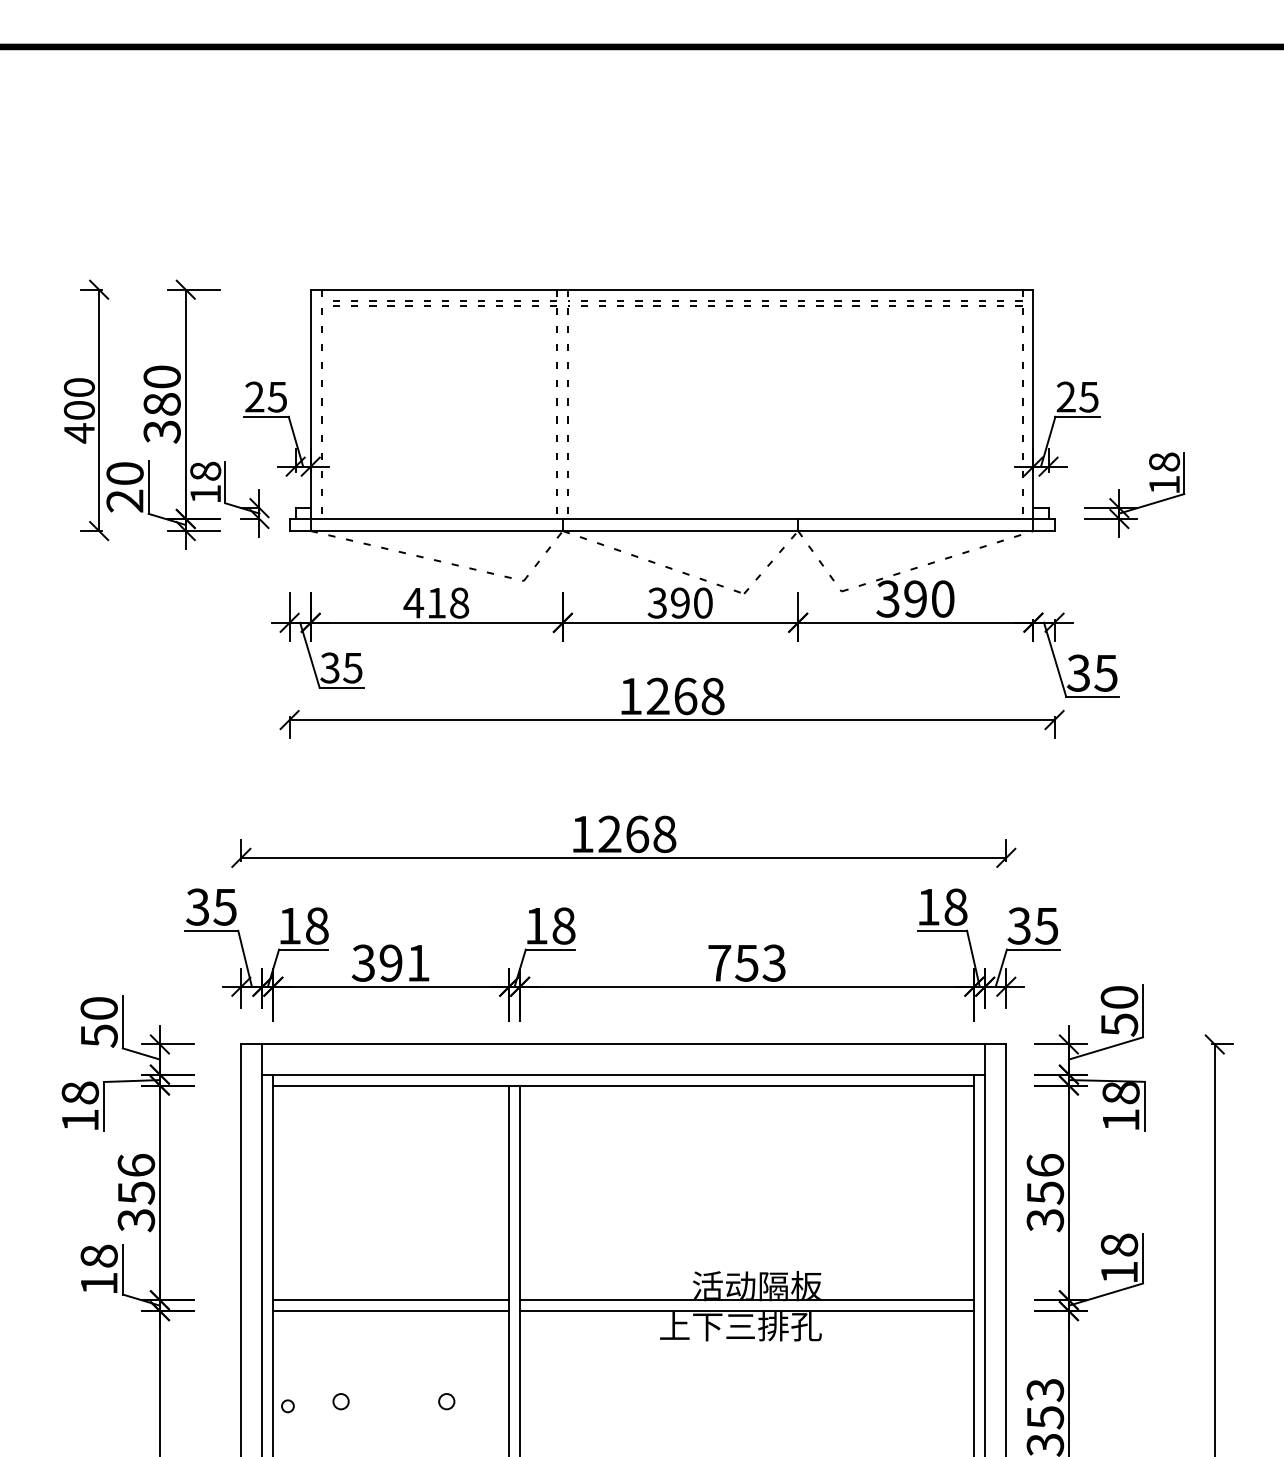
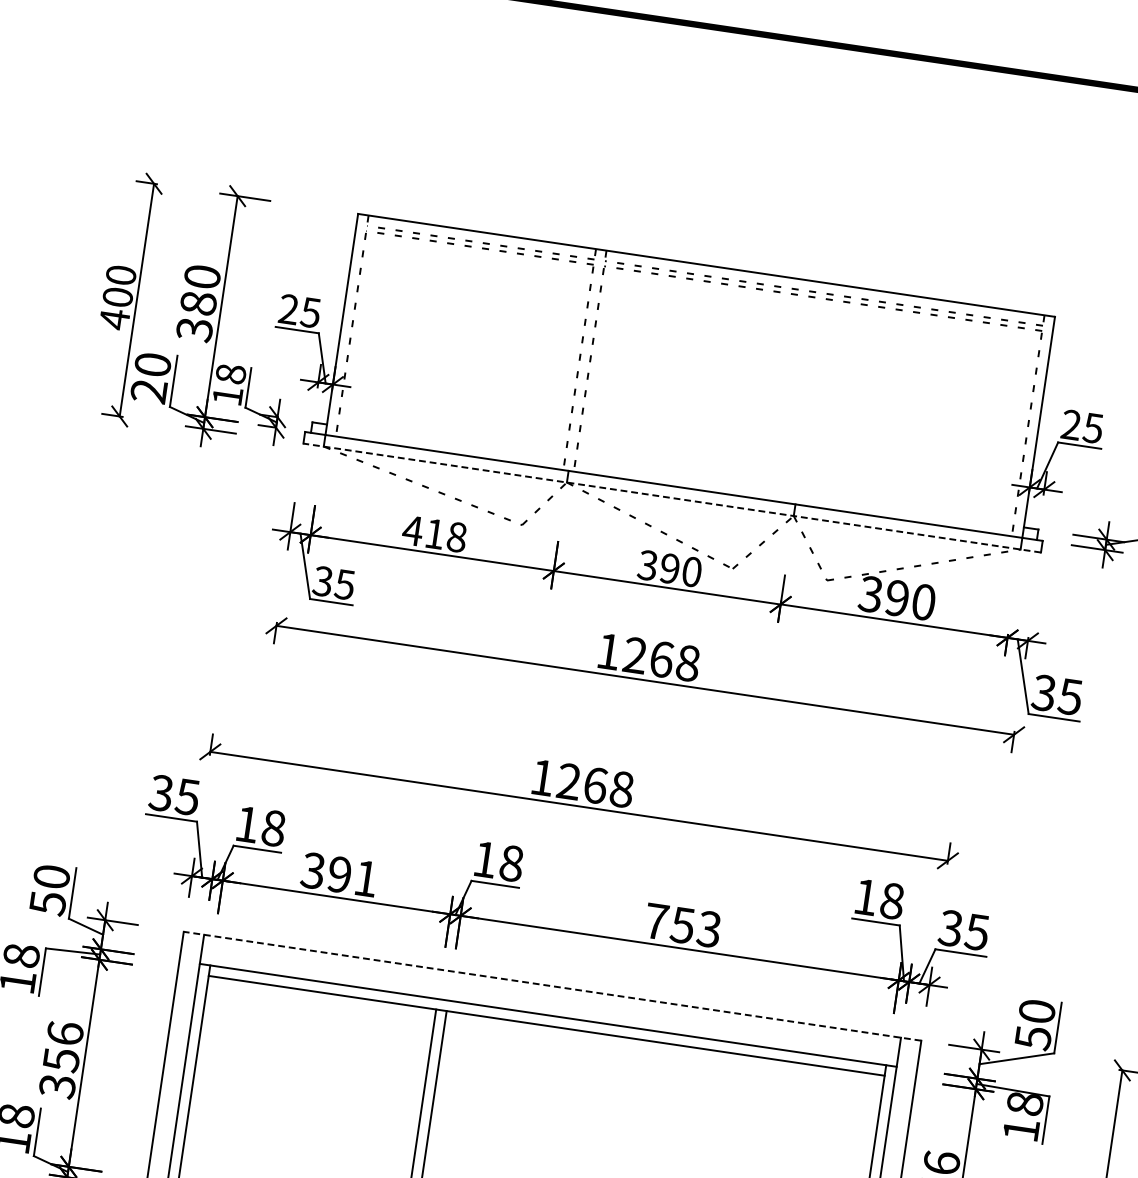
line: (671, 531) -> (671, 498), solid -> dashed
line: (623, 1044) -> (552, 986), solid -> dashed

